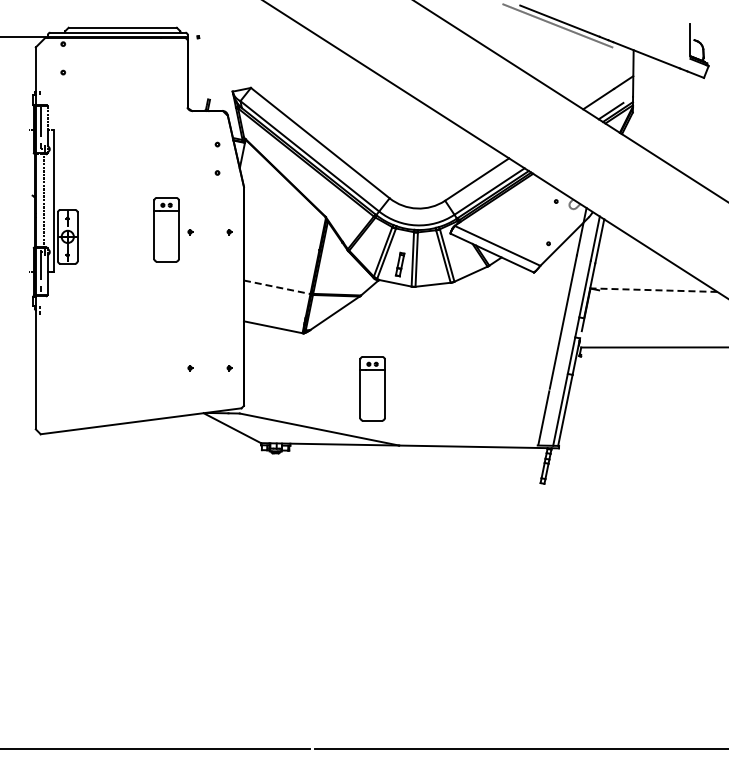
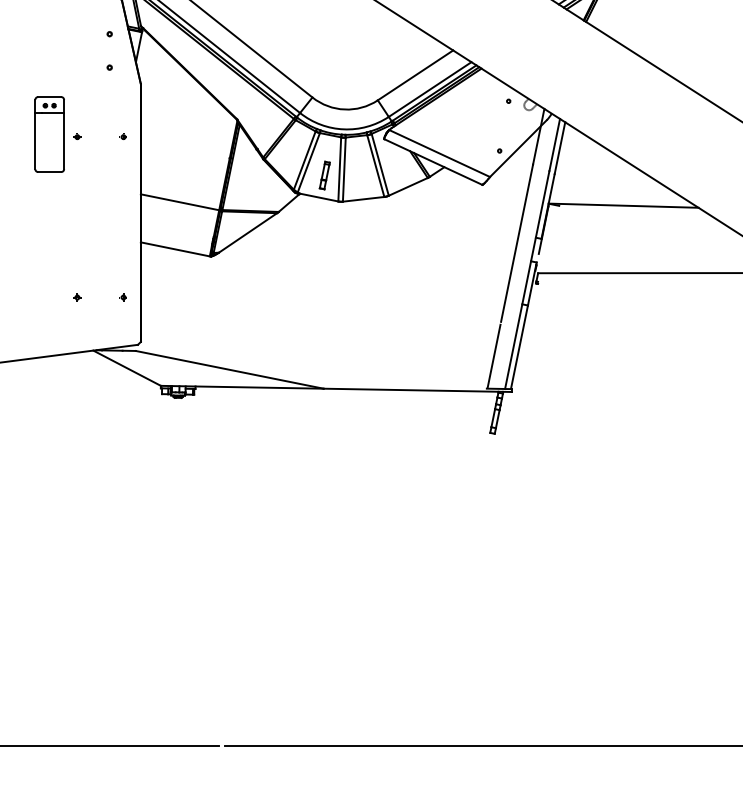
line: (277, 287) -> (180, 202), dashed -> solid
line: (653, 290) -> (623, 206), dashed -> solid
part: (372, 388) -> (292, 321), removed

